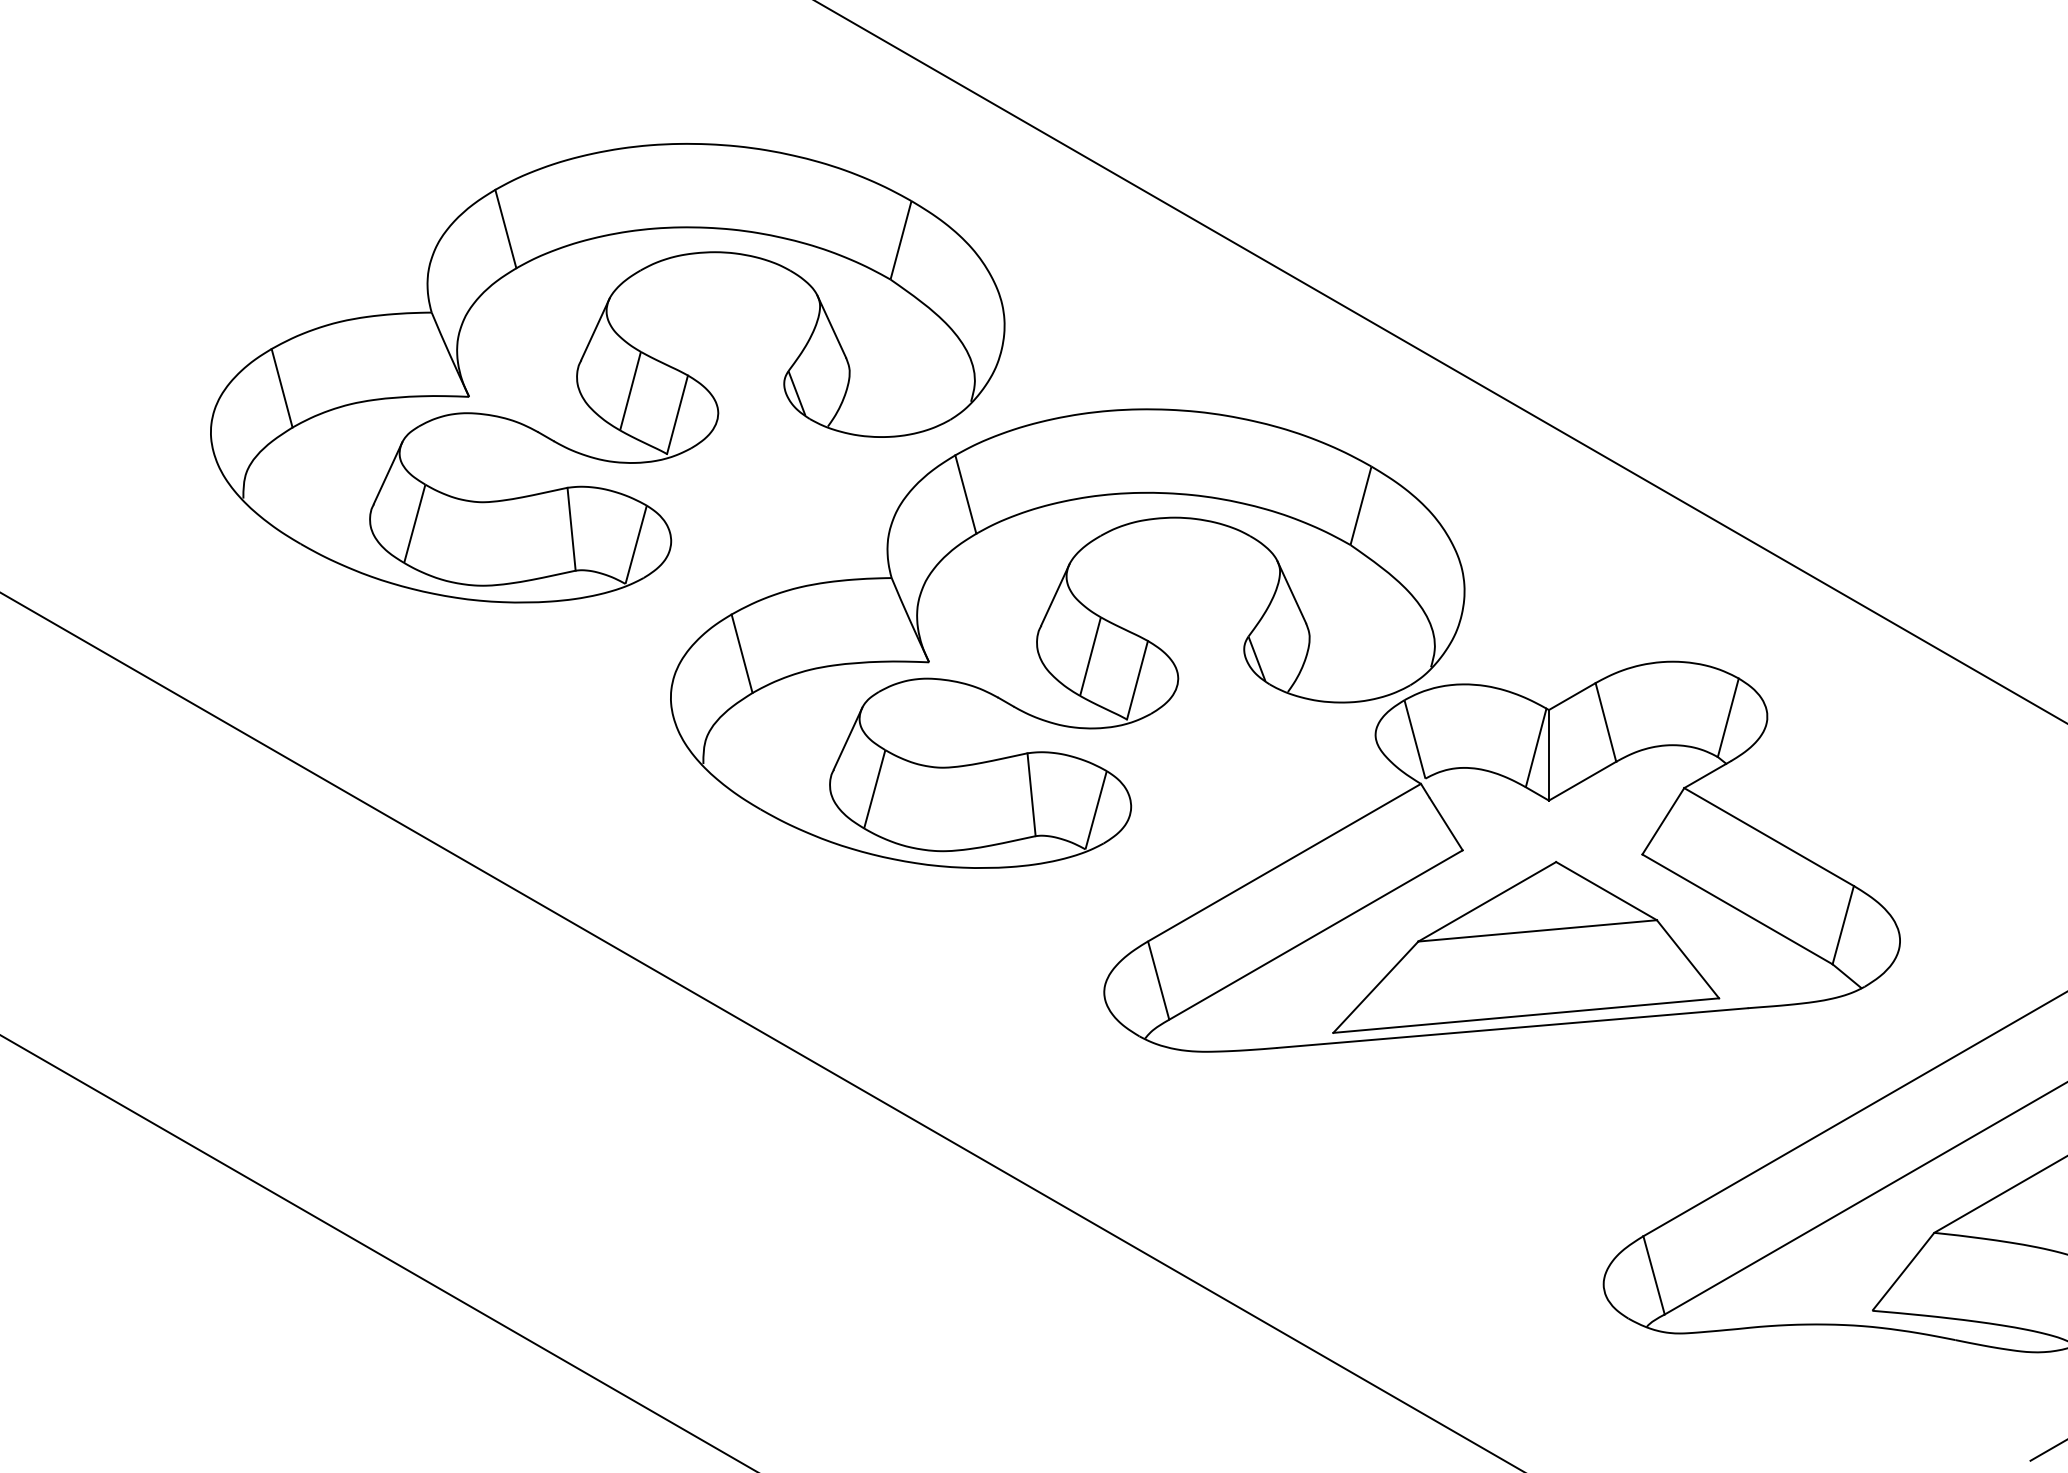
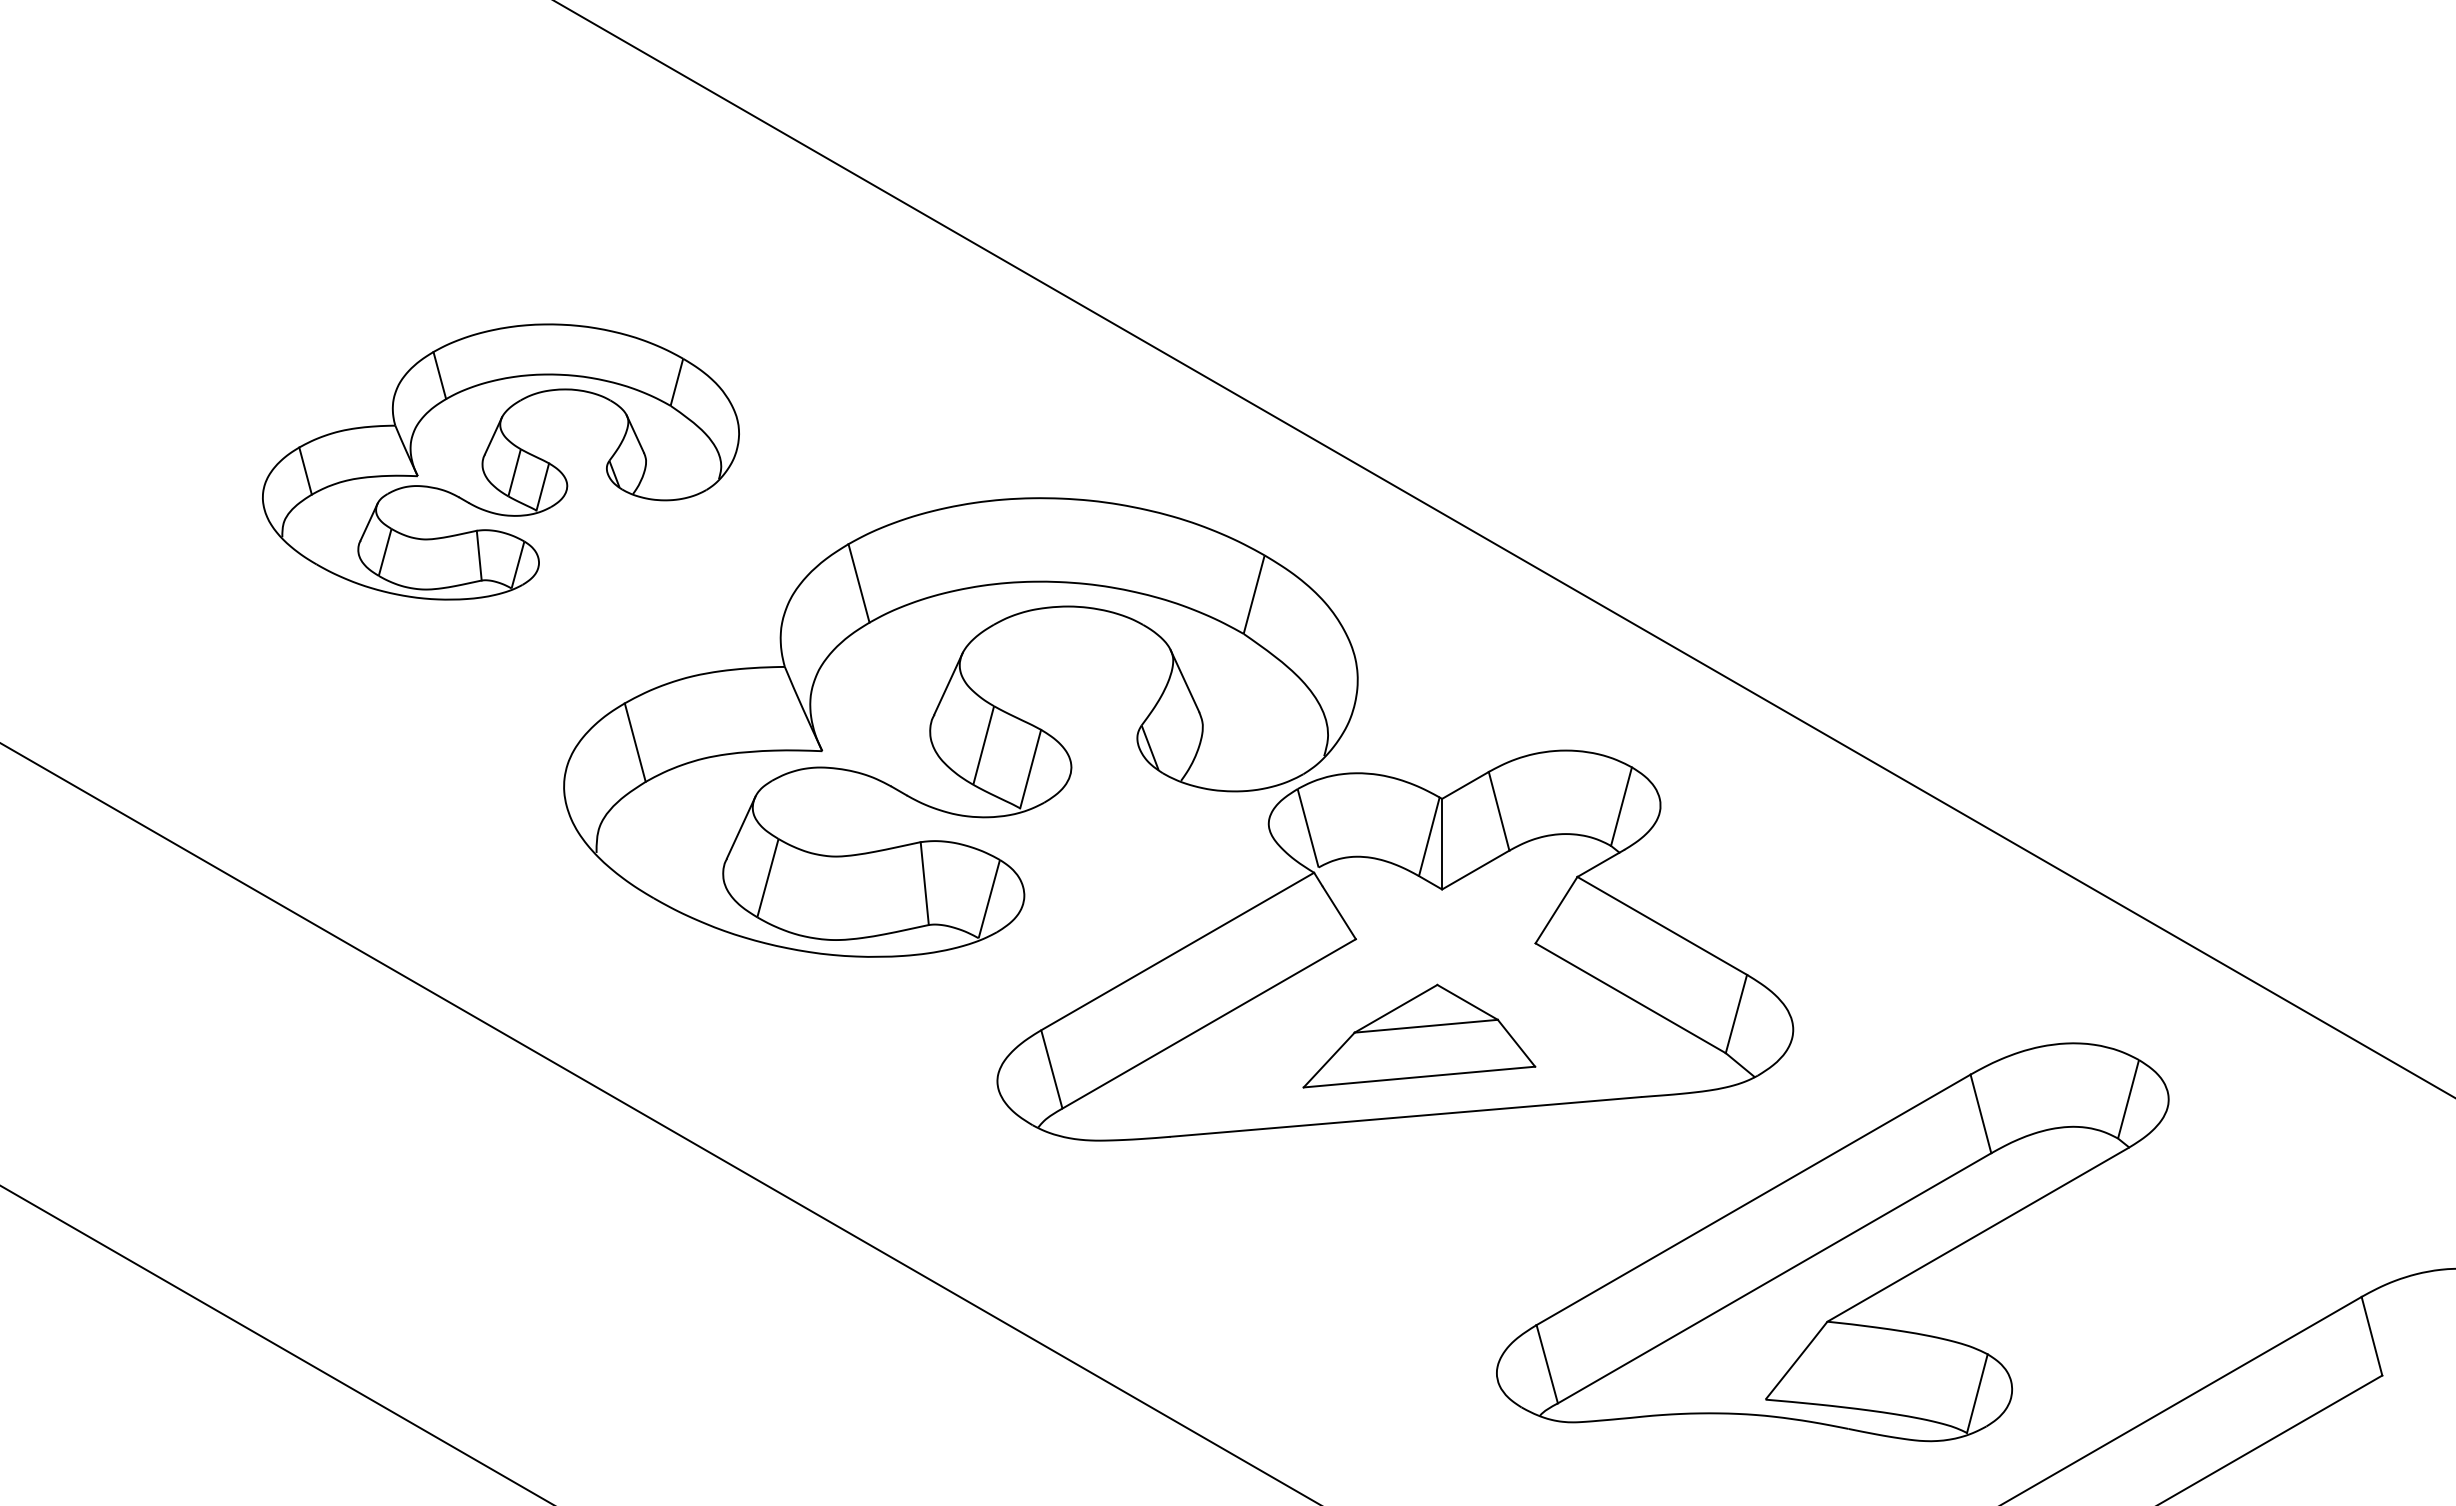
part: (607, 372) -> (500, 461), size x0.6
part: (1526, 946) -> (1419, 1035), size x0.6

